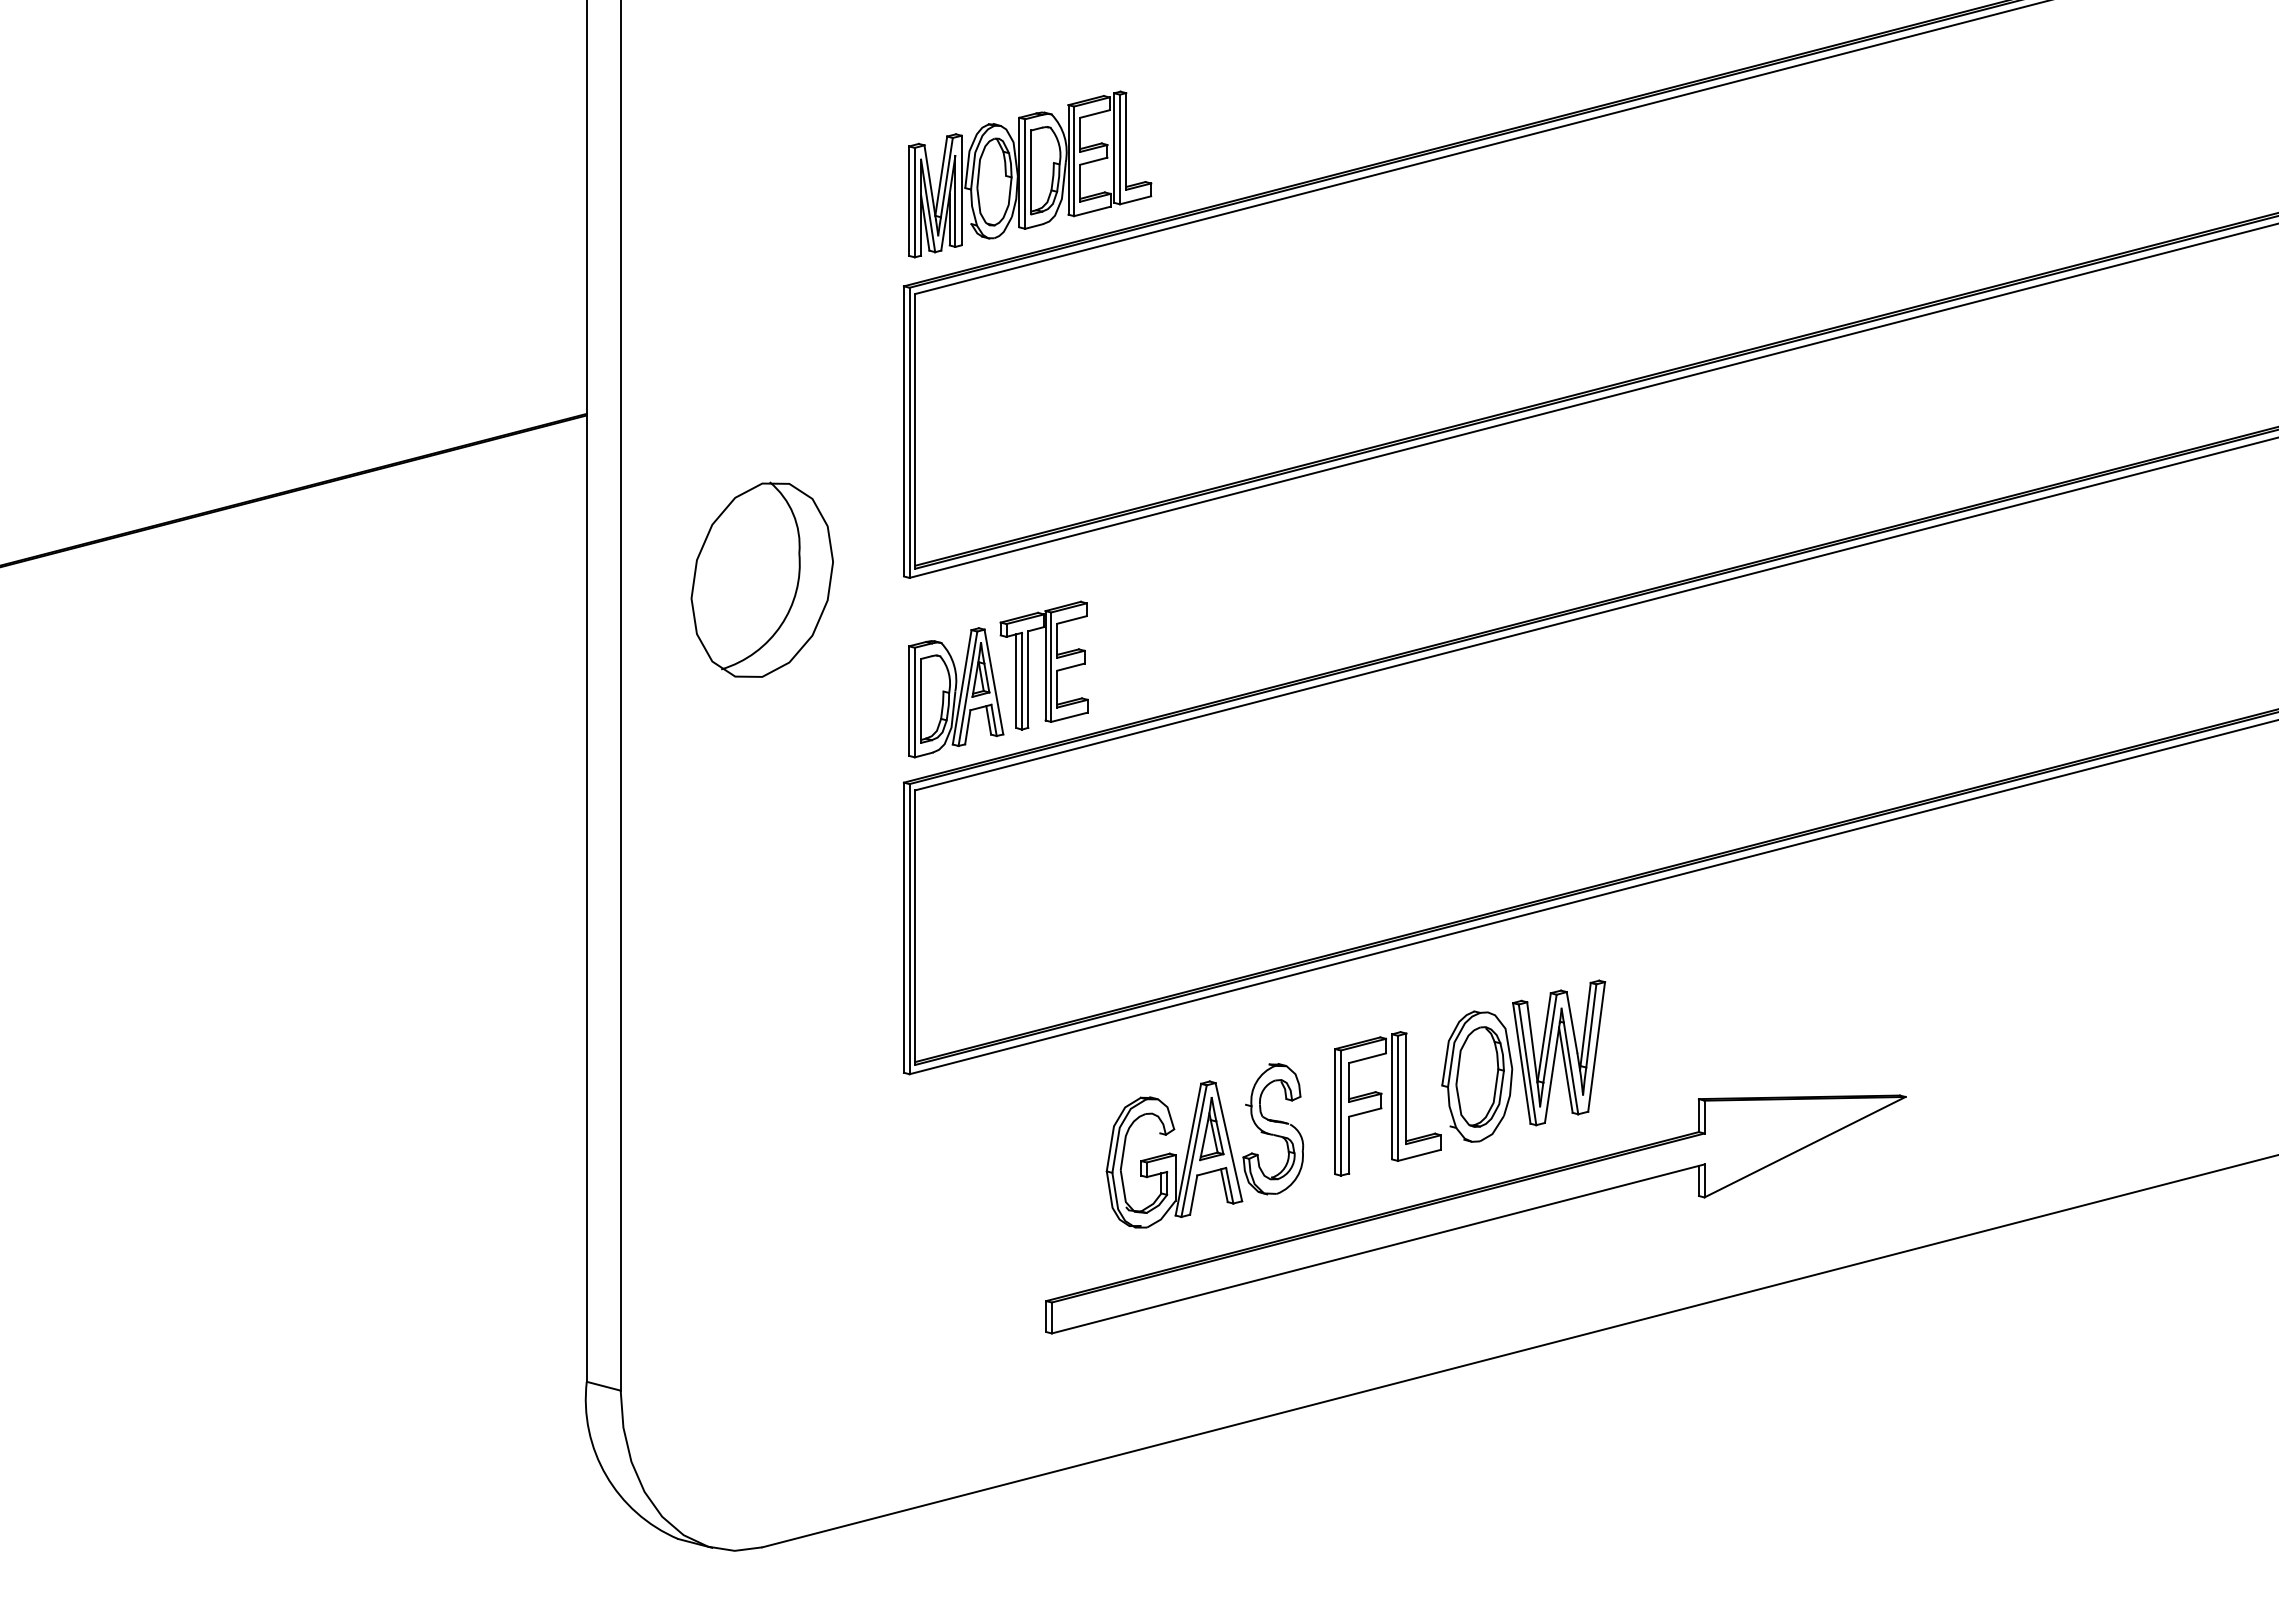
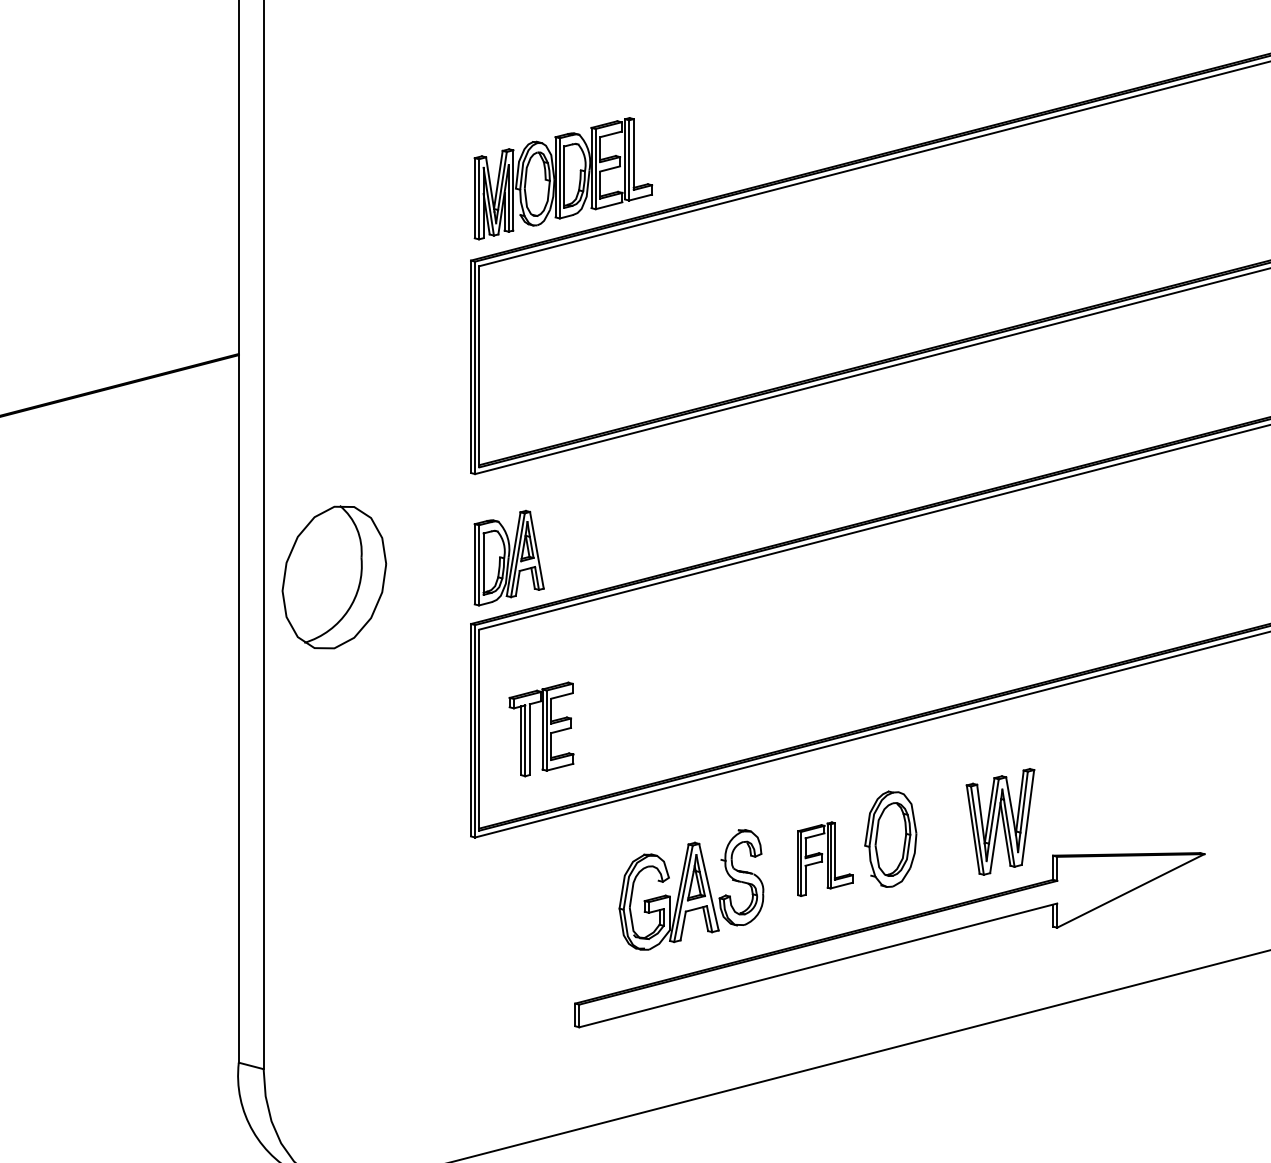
part: (761, 579) -> (333, 577), moved
part: (1043, 665) -> (541, 729), moved
part: (1559, 1052) -> (1000, 821), moved
part: (1387, 1103) -> (825, 858), size x0.7

